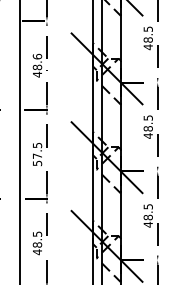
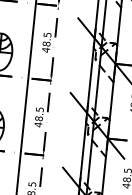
text: (37, 56) -> (47, 34), 48.6 -> 48.5
text: (37, 159) -> (38, 121), 57.5 -> 48.5

